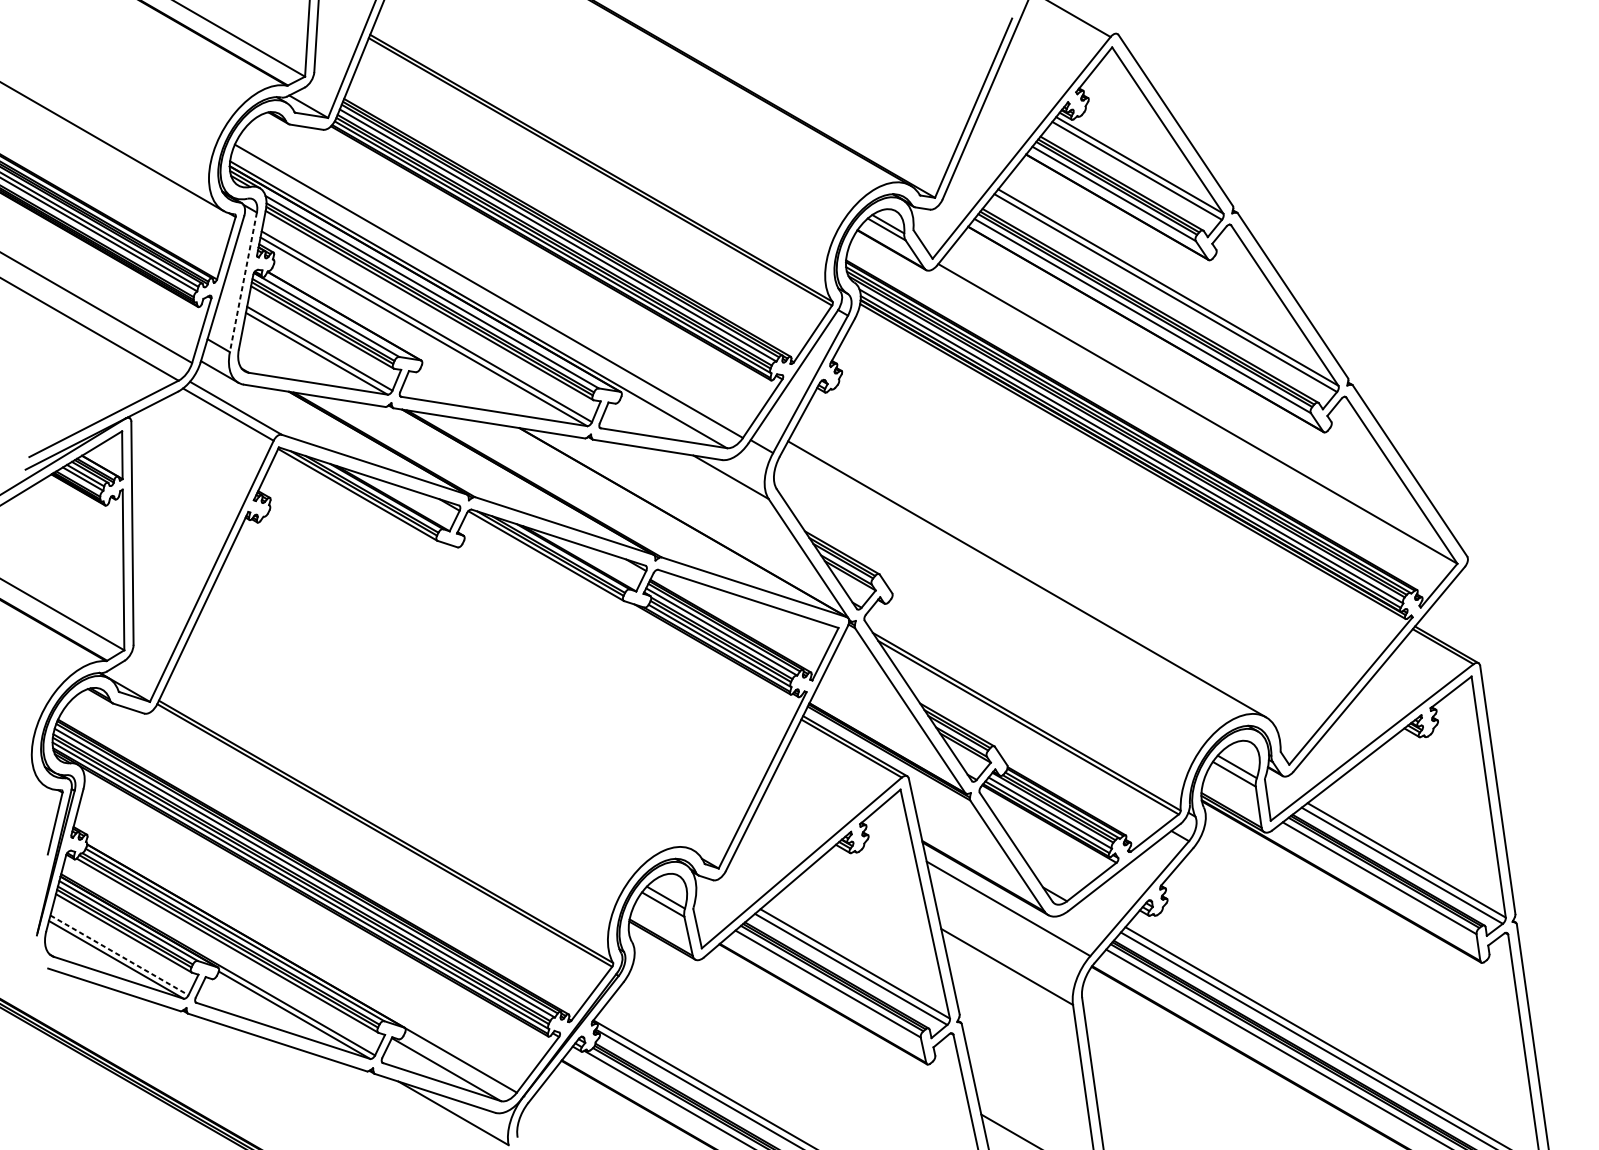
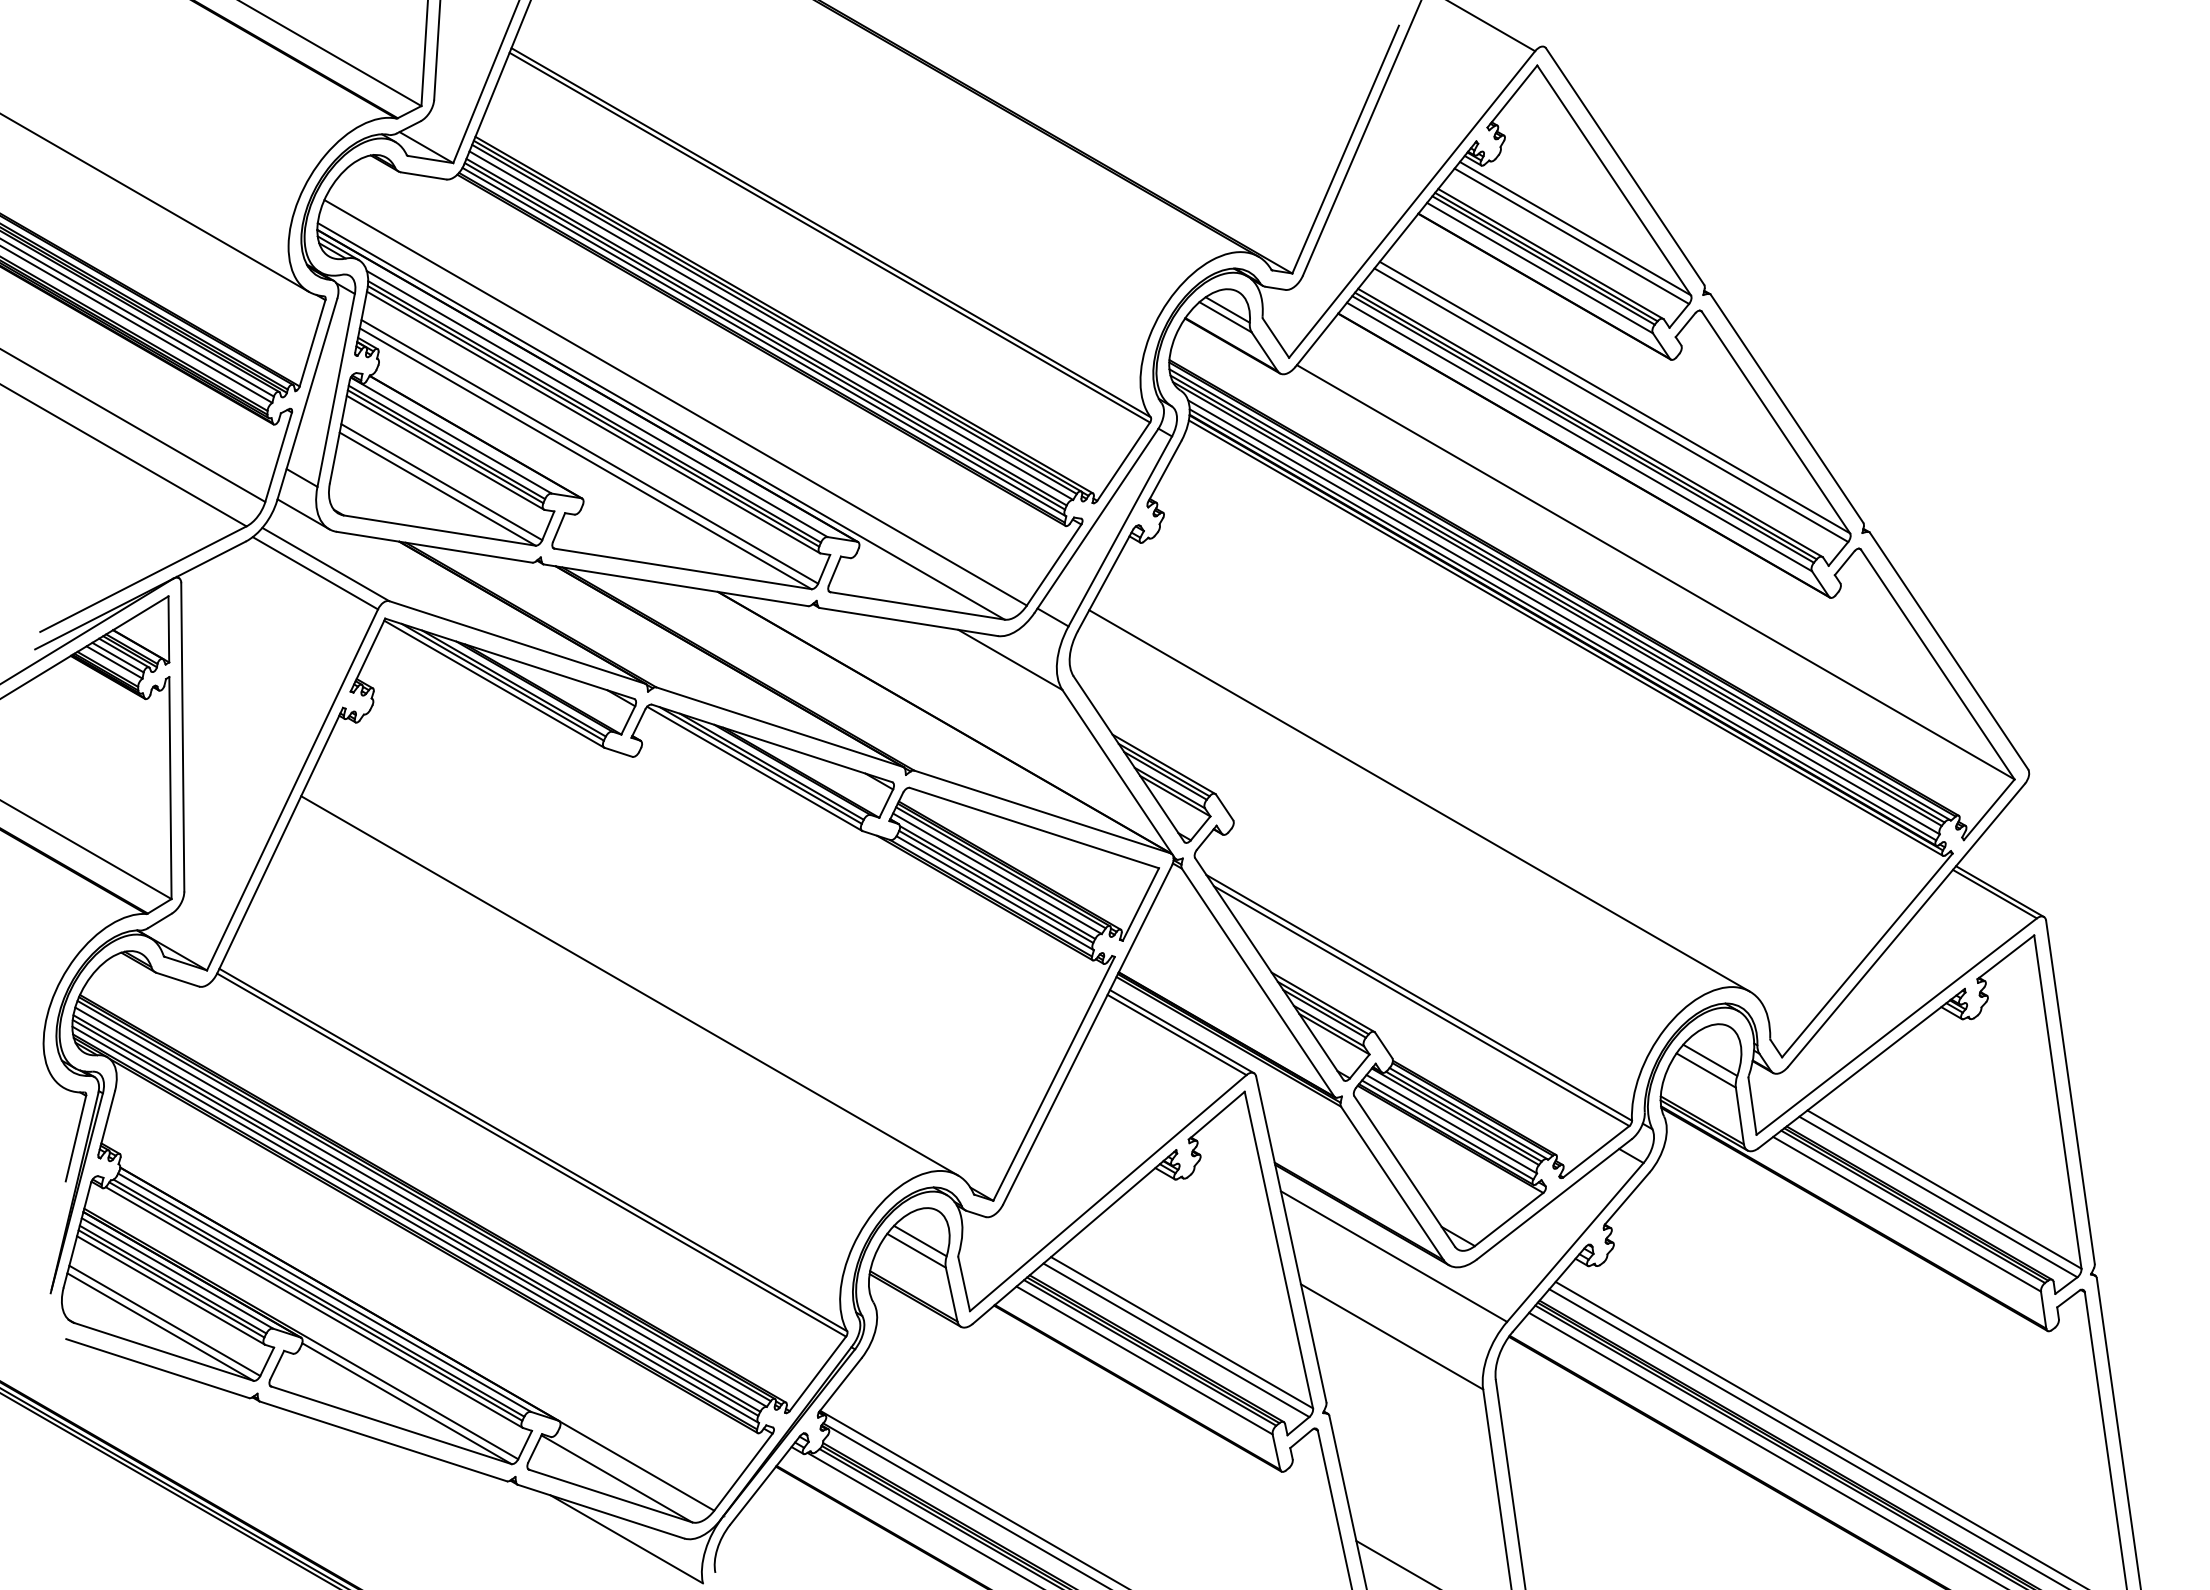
line: (243, 282) -> (336, 390), dashed -> solid
line: (455, 712) -> (629, 985), added
line: (119, 955) -> (165, 1321), dashed -> solid

